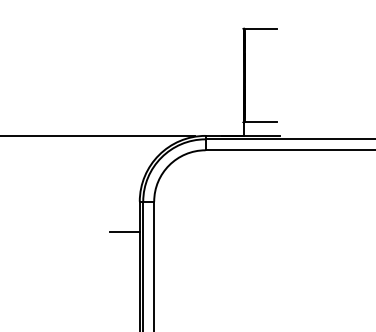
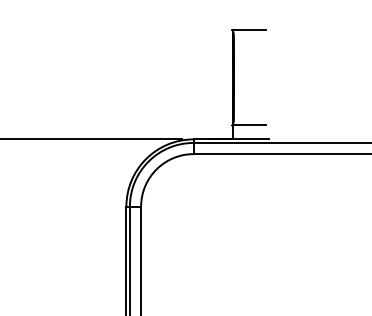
line: (124, 231) -> (110, 237), removed

